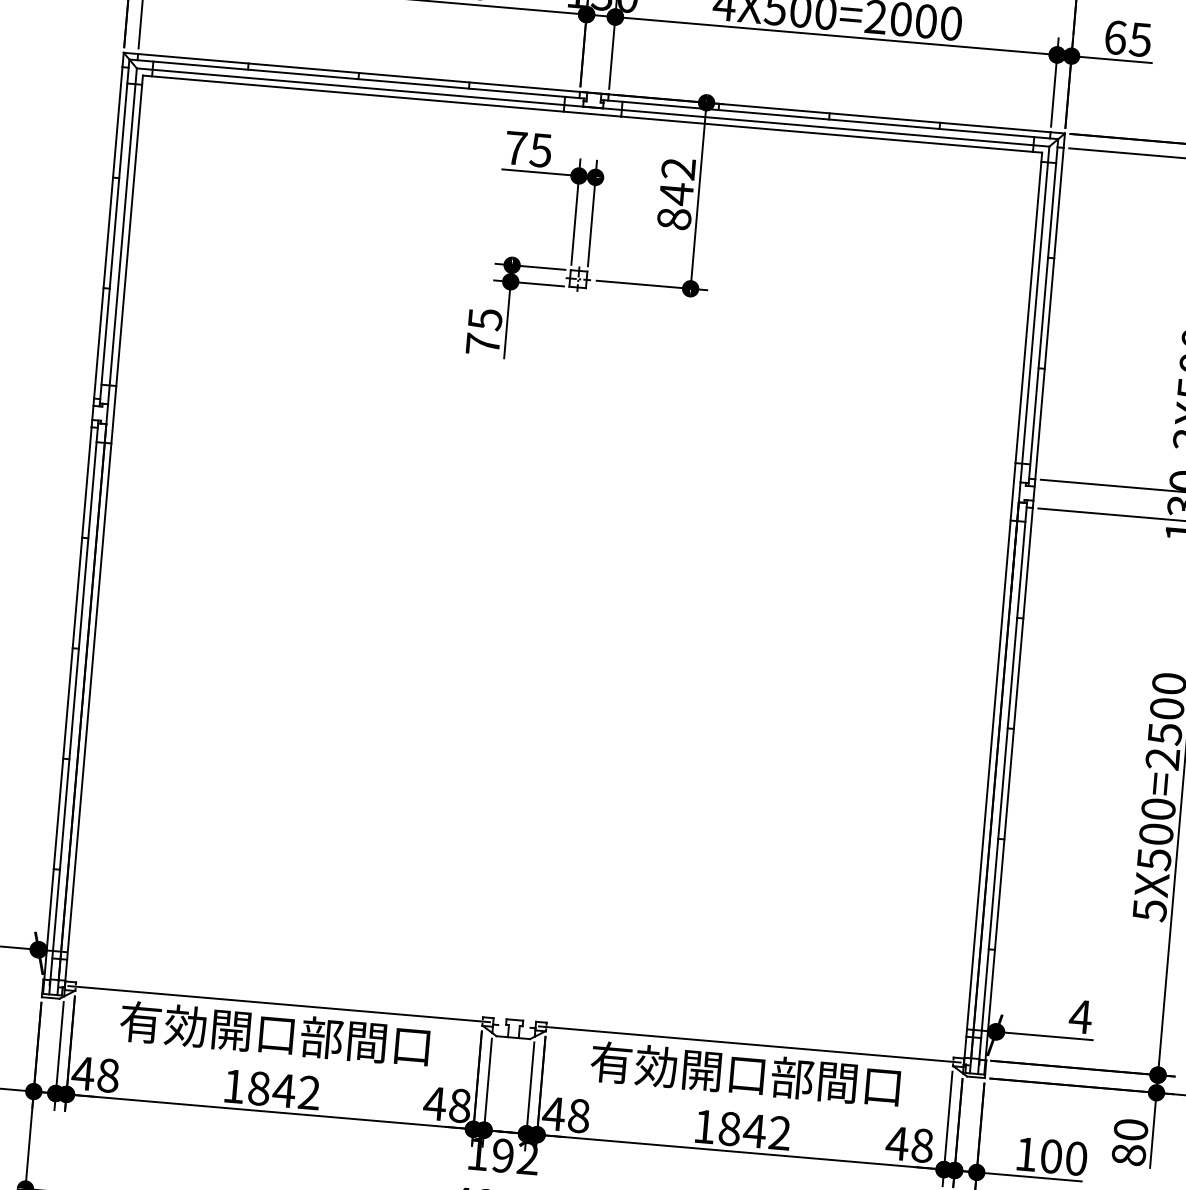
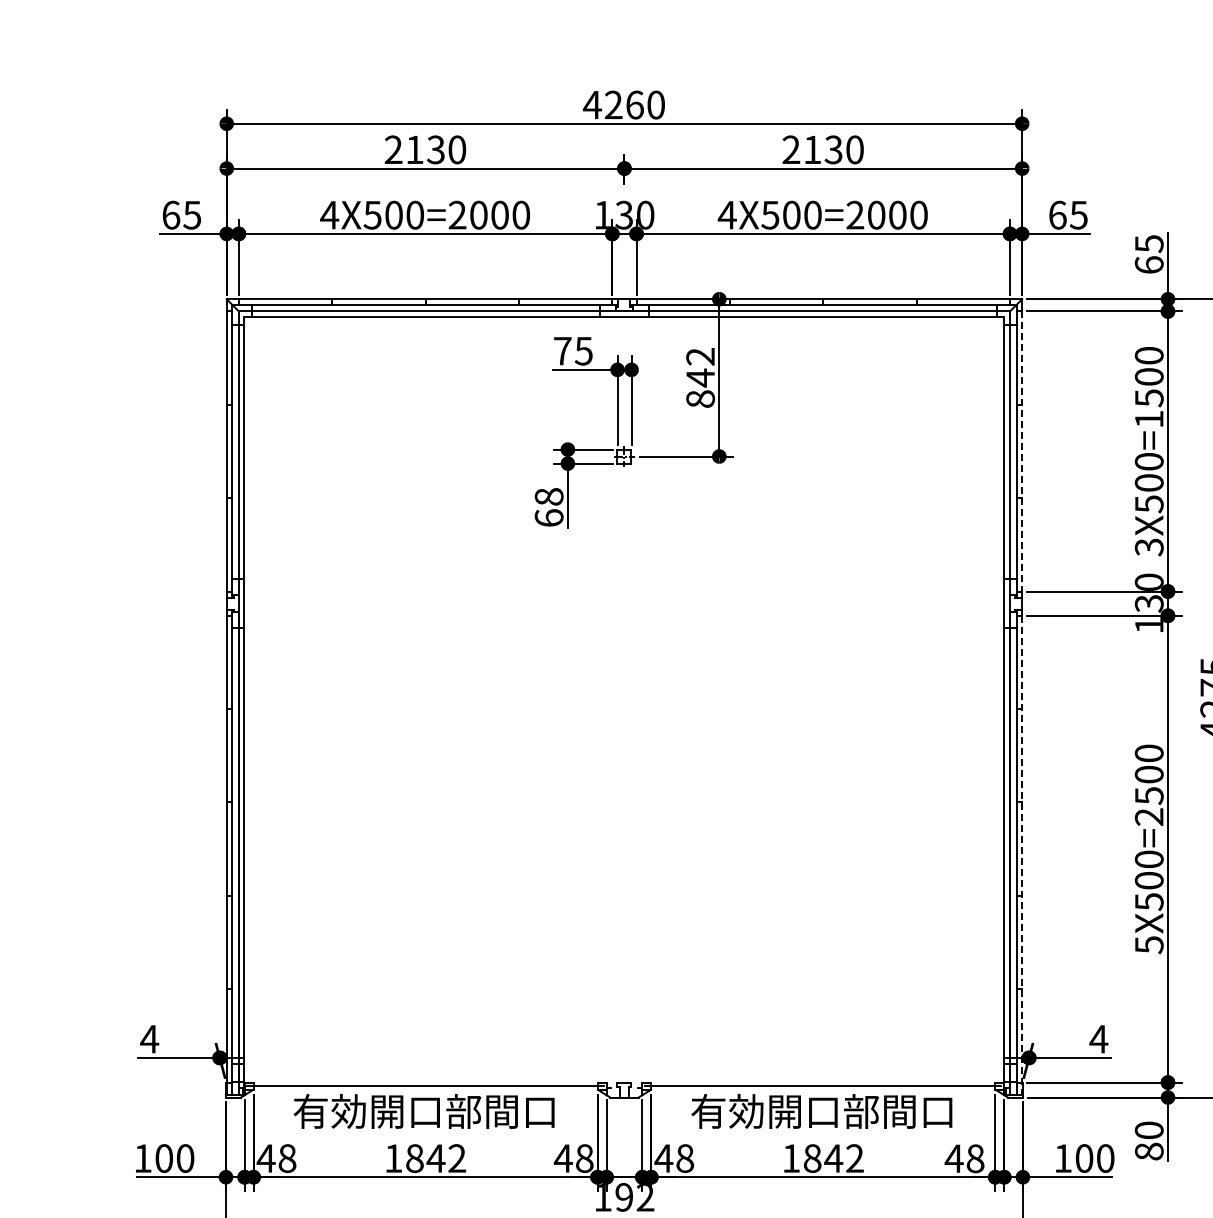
line: (1049, 313) -> (1022, 451), solid -> dashed
text: (483, 331) -> (548, 507), 75 -> 68
line: (1008, 791) -> (1022, 855), solid -> dashed

